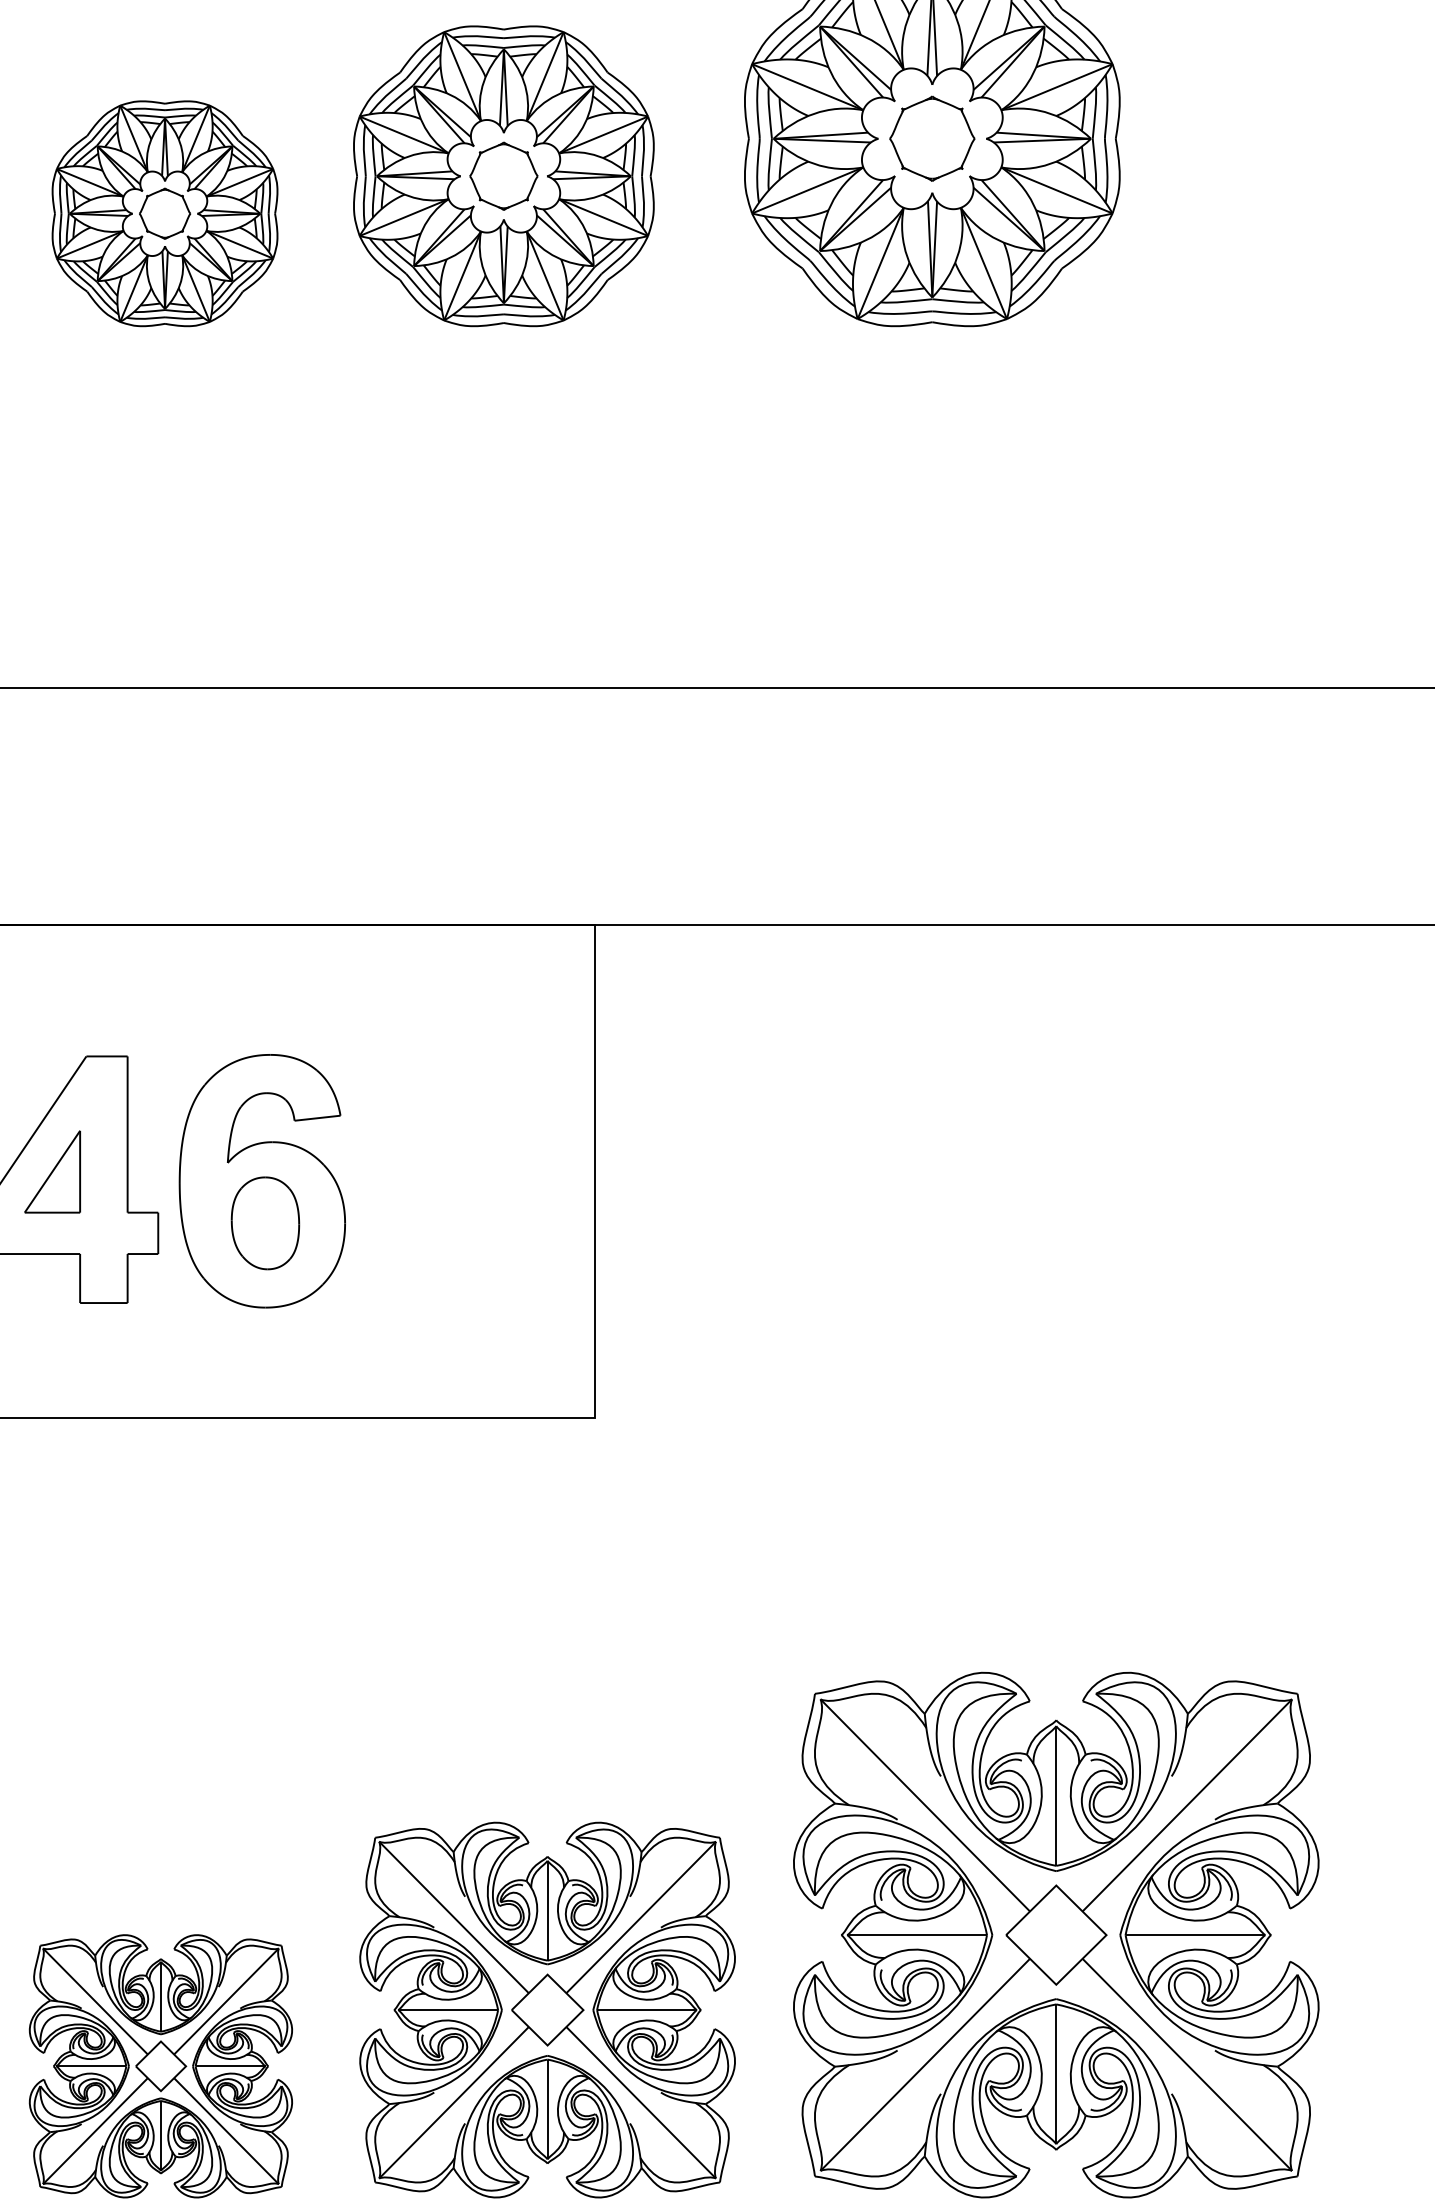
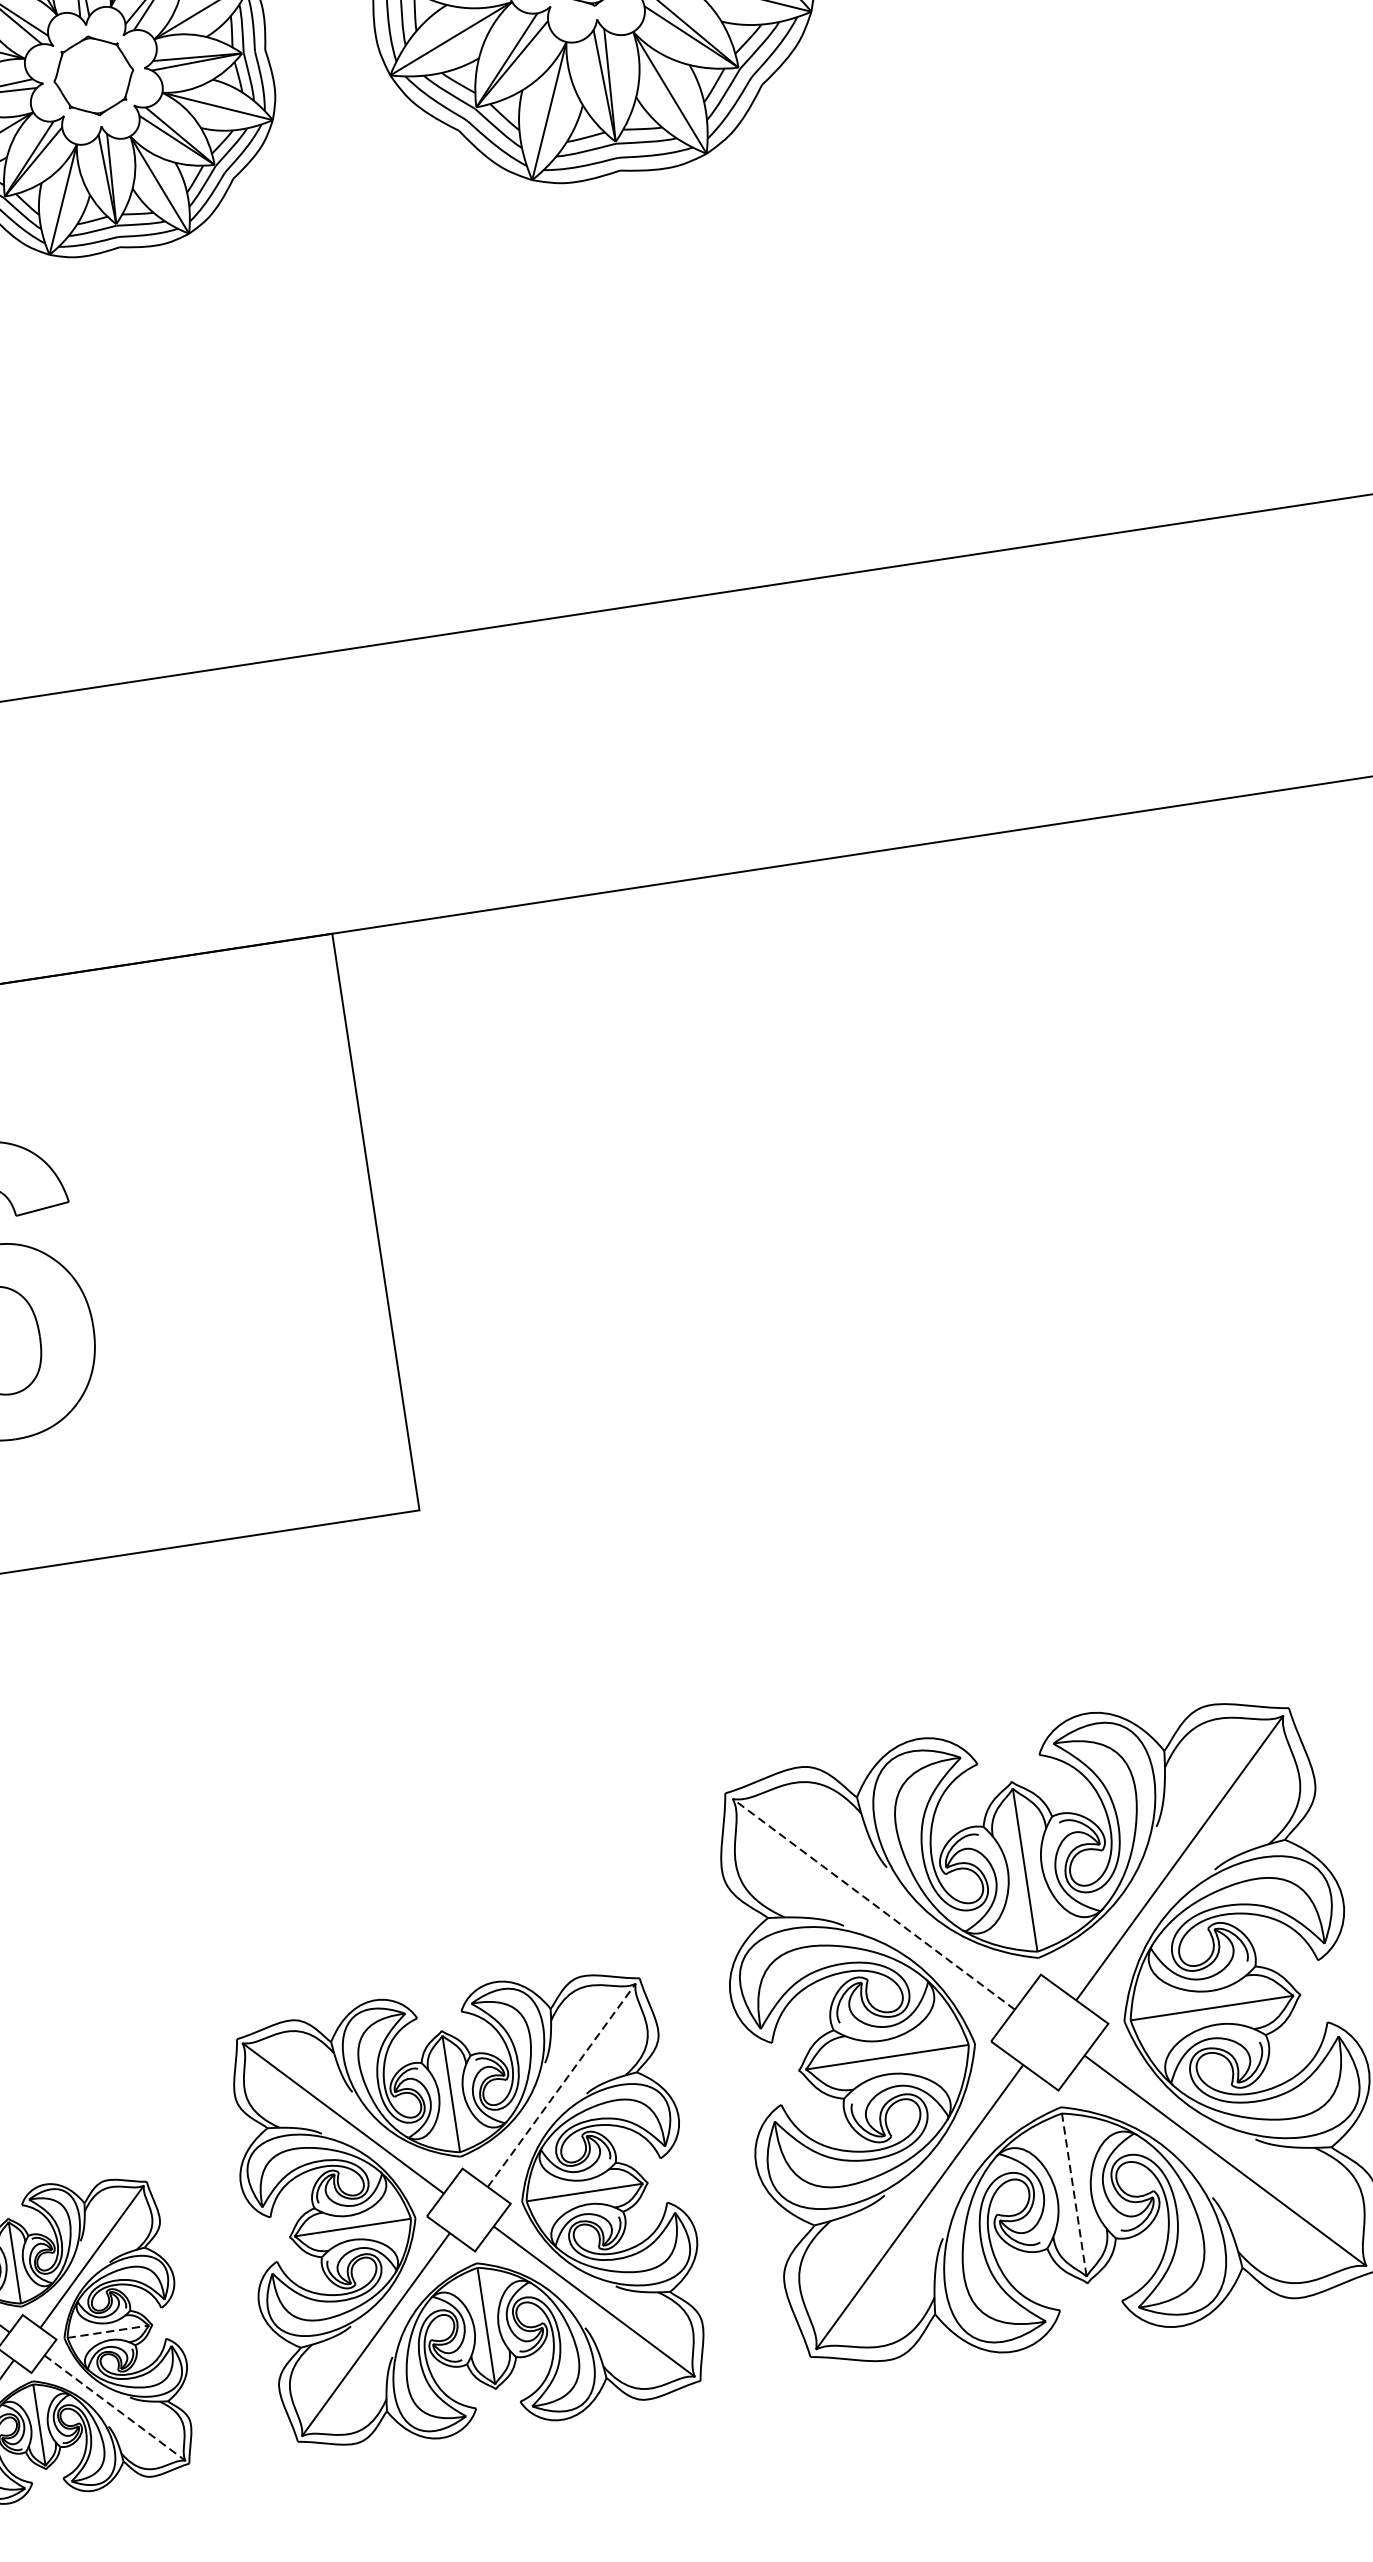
line: (924, 1805) -> (872, 1904), solid -> dashed
line: (641, 1917) -> (562, 2085), solid -> dashed
line: (230, 2066) -> (108, 2331), solid -> dashed
line: (1056, 2074) -> (1074, 2195), solid -> dashed
line: (226, 2131) -> (115, 2408), solid -> dashed

